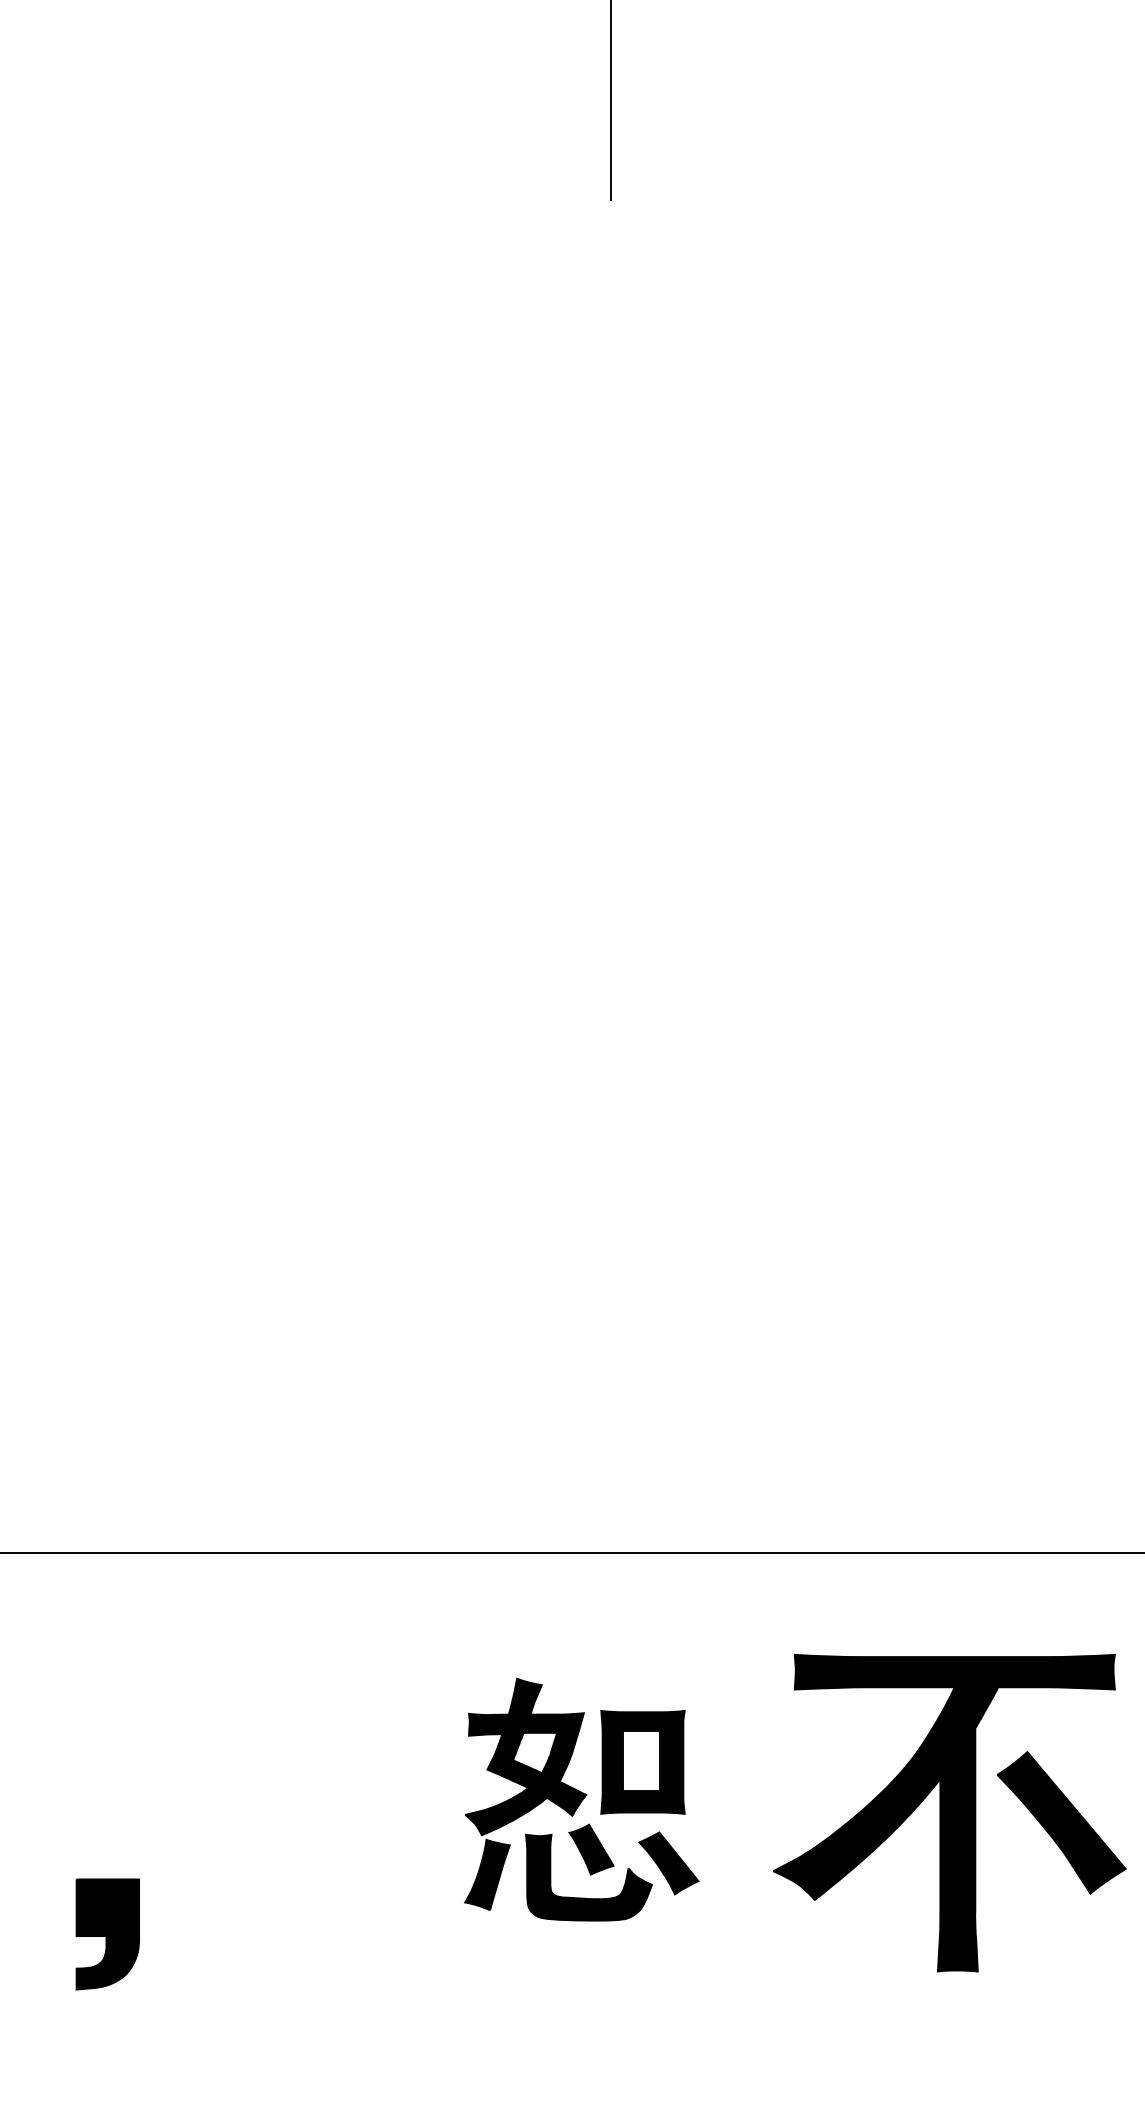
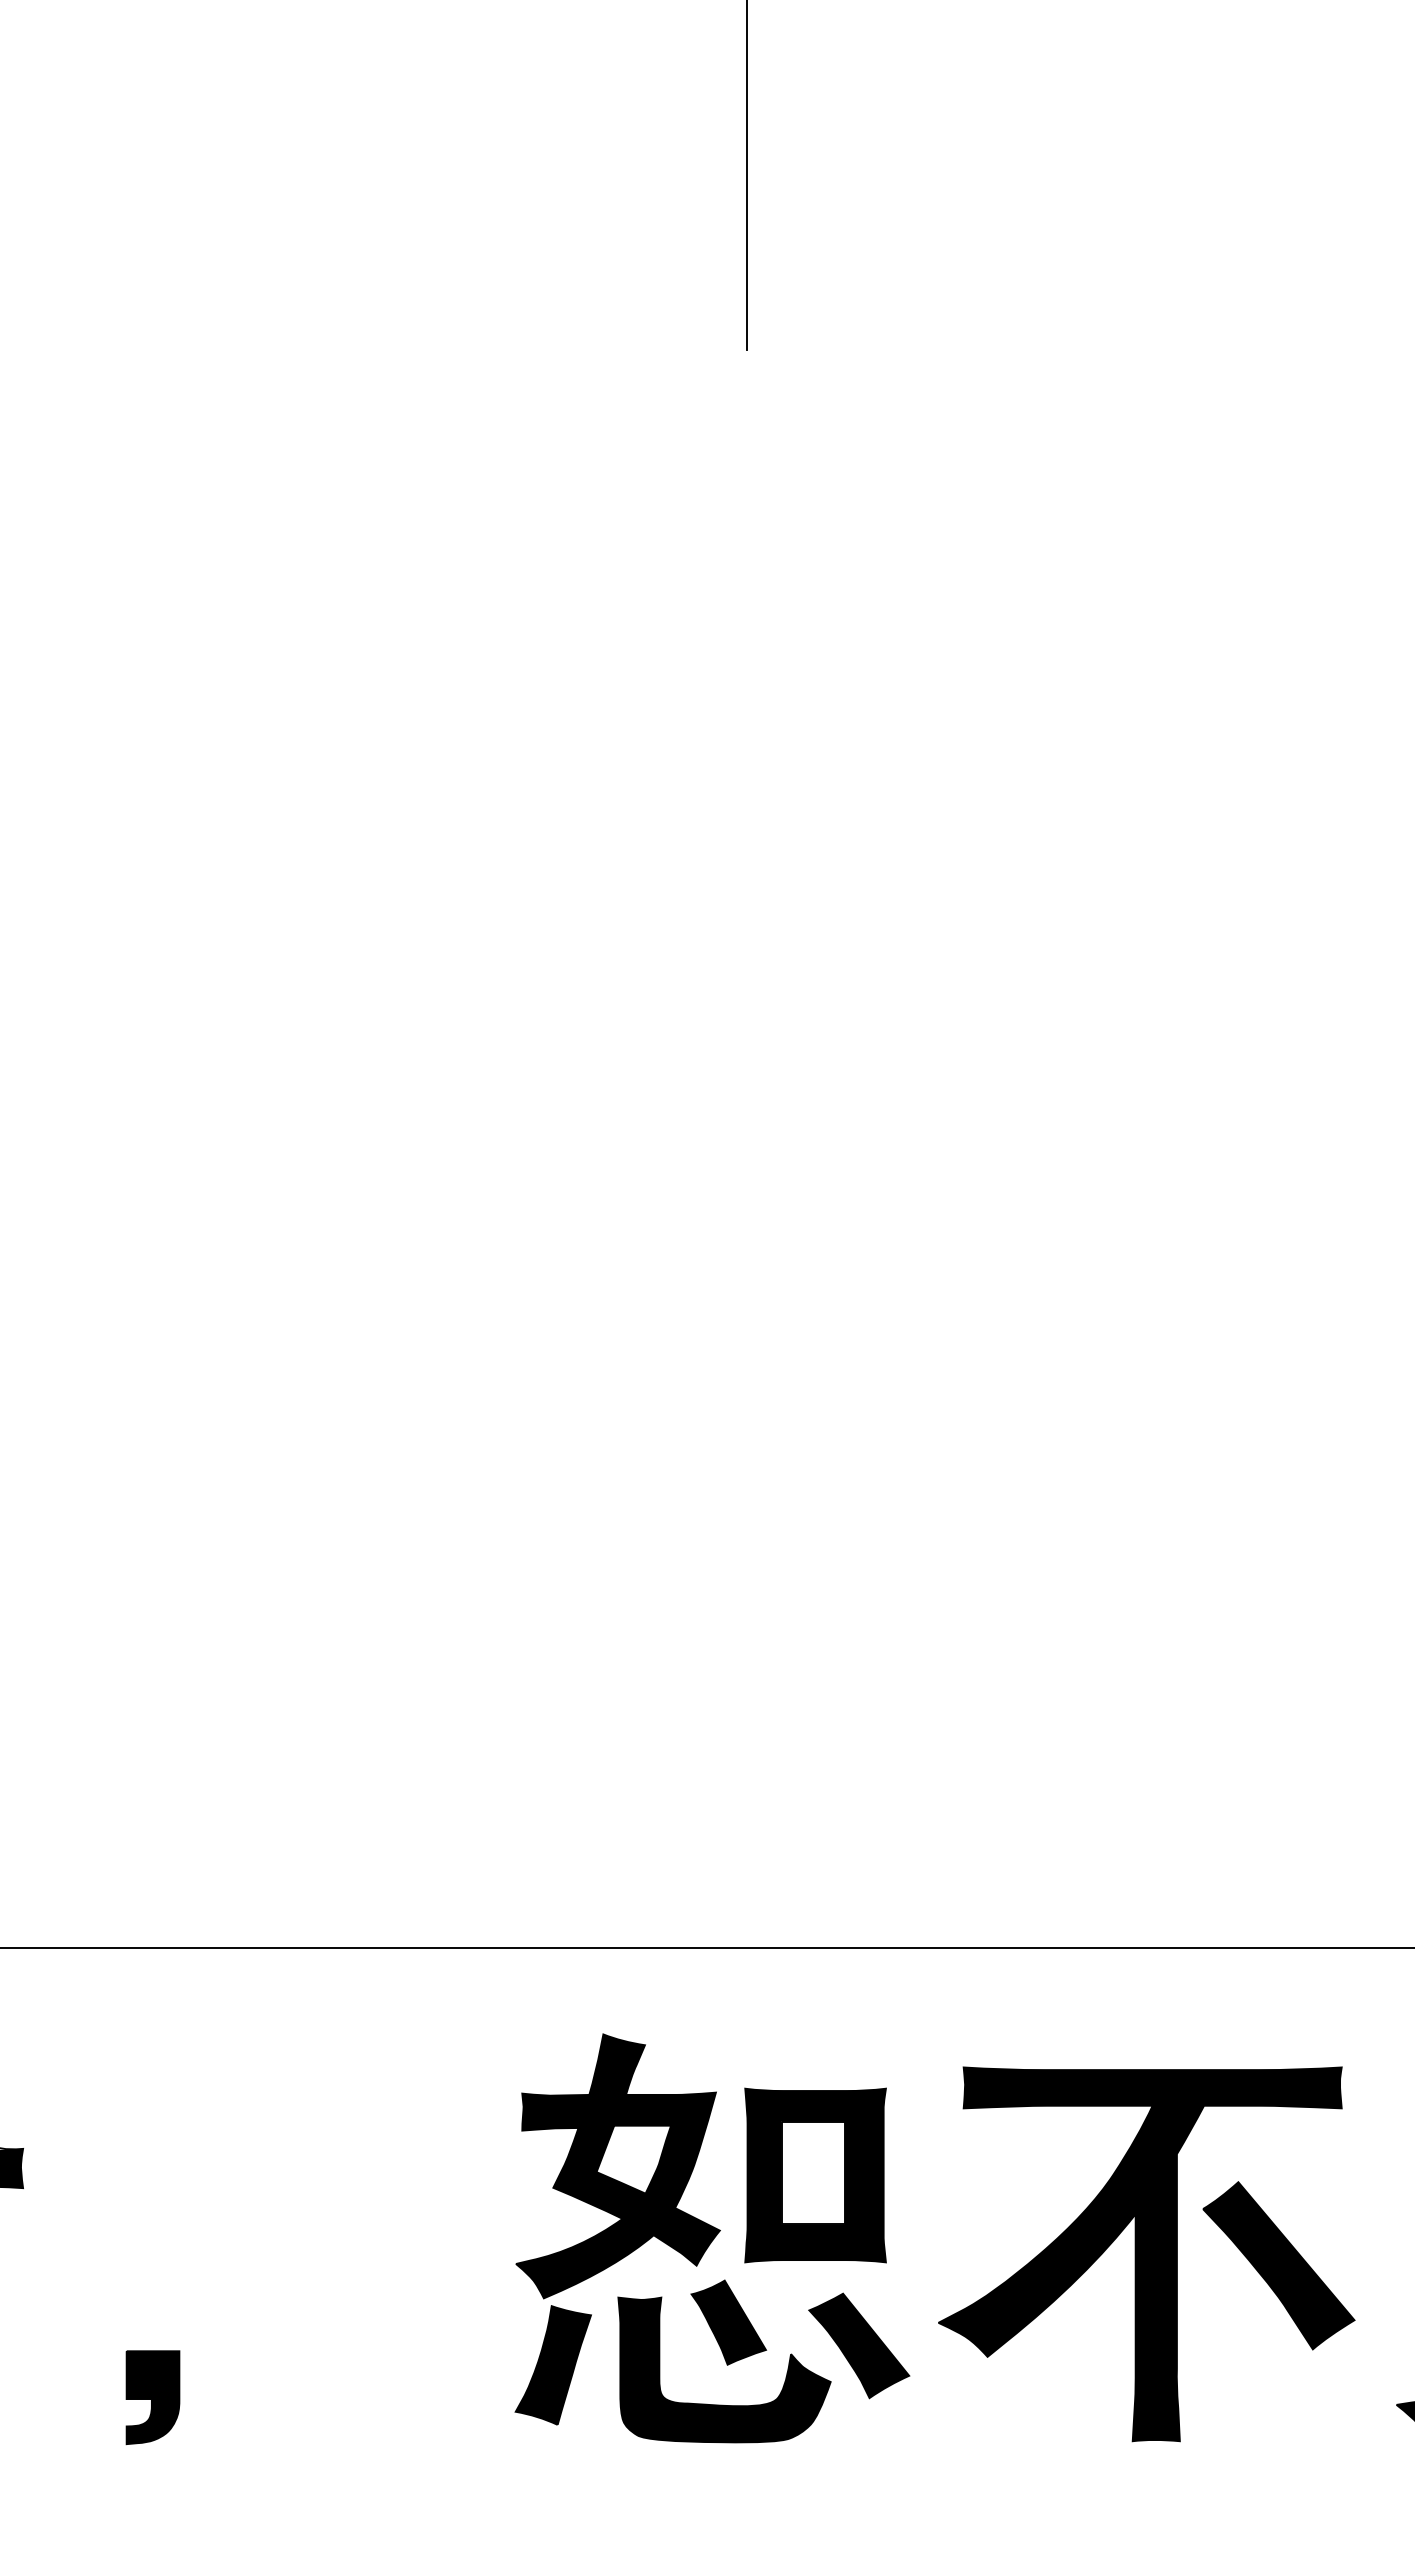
part: (581, 1799) -> (712, 2238), size x1.43
part: (107, 1934) -> (152, 2397), size x0.71

